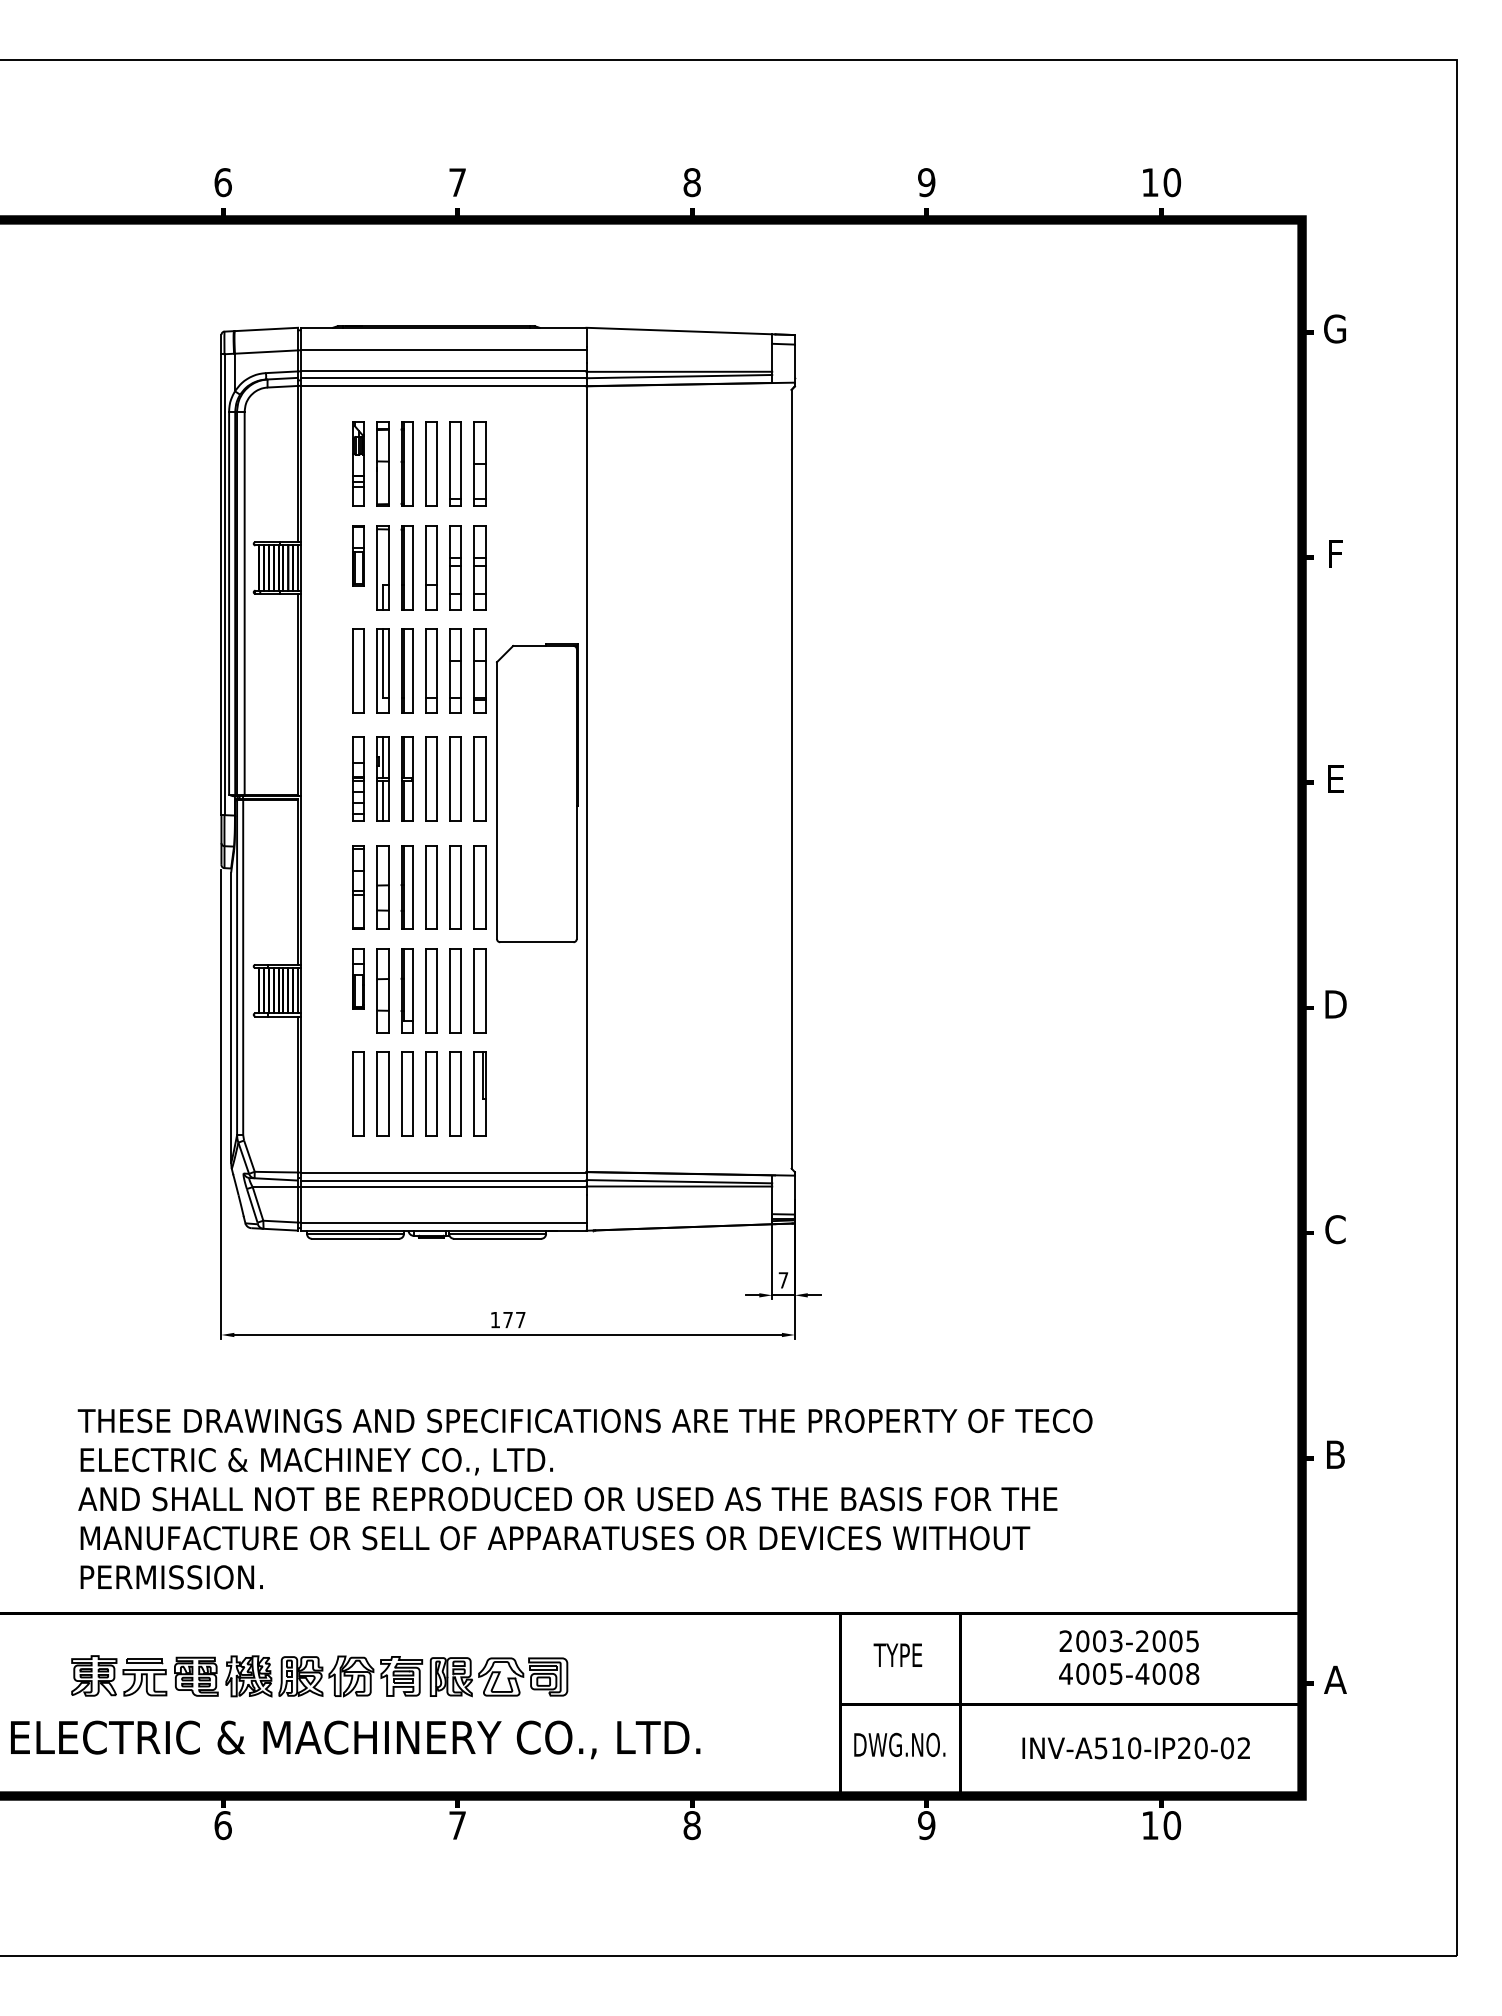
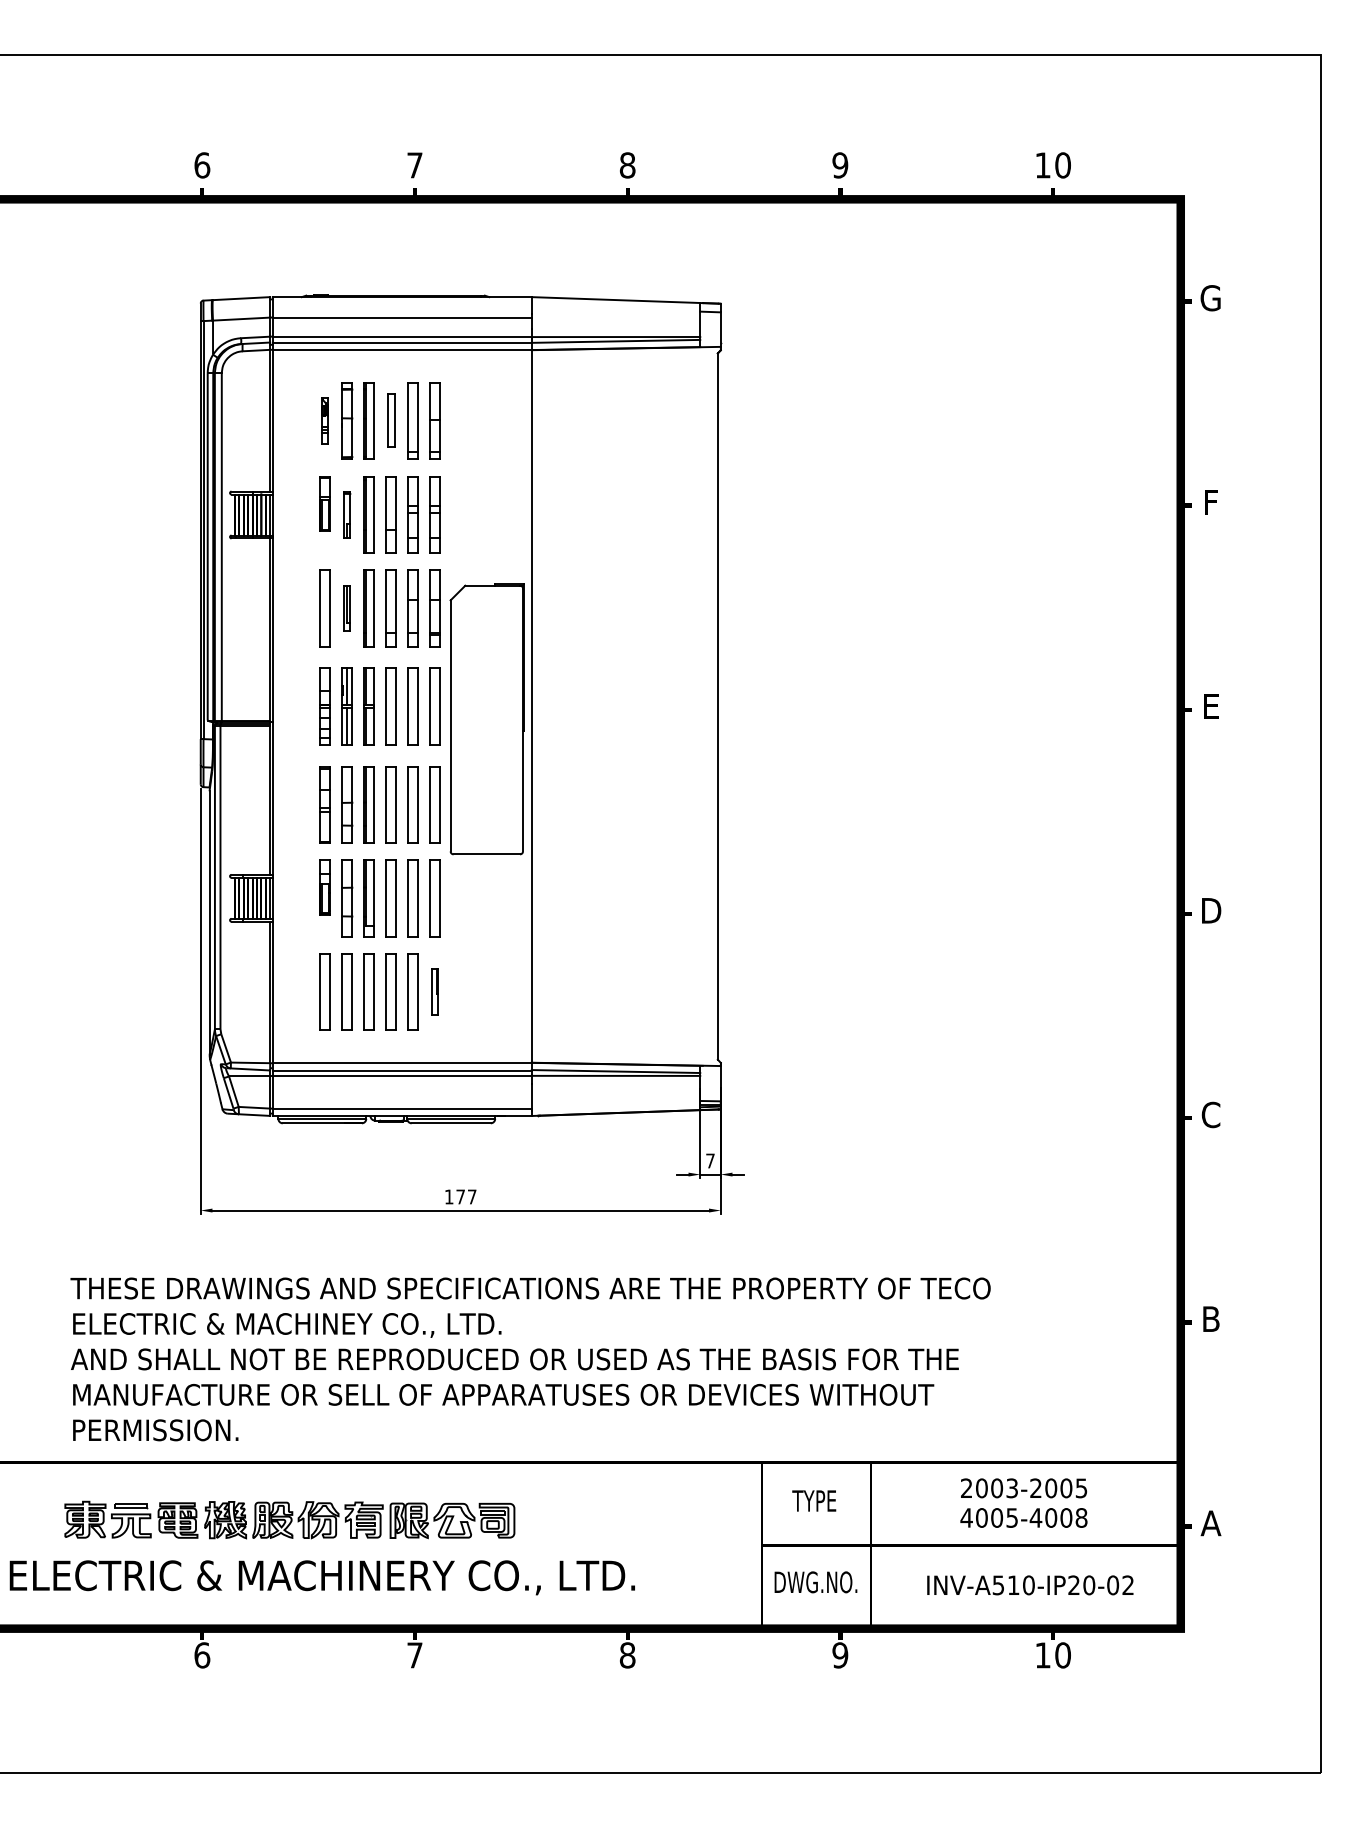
part: (358, 463) -> (325, 420), size x0.6
part: (431, 463) -> (391, 420), size x0.7
part: (382, 567) -> (346, 514), size x0.6
part: (382, 670) -> (346, 607), size x0.6
part: (479, 1093) -> (434, 991), size x0.6

